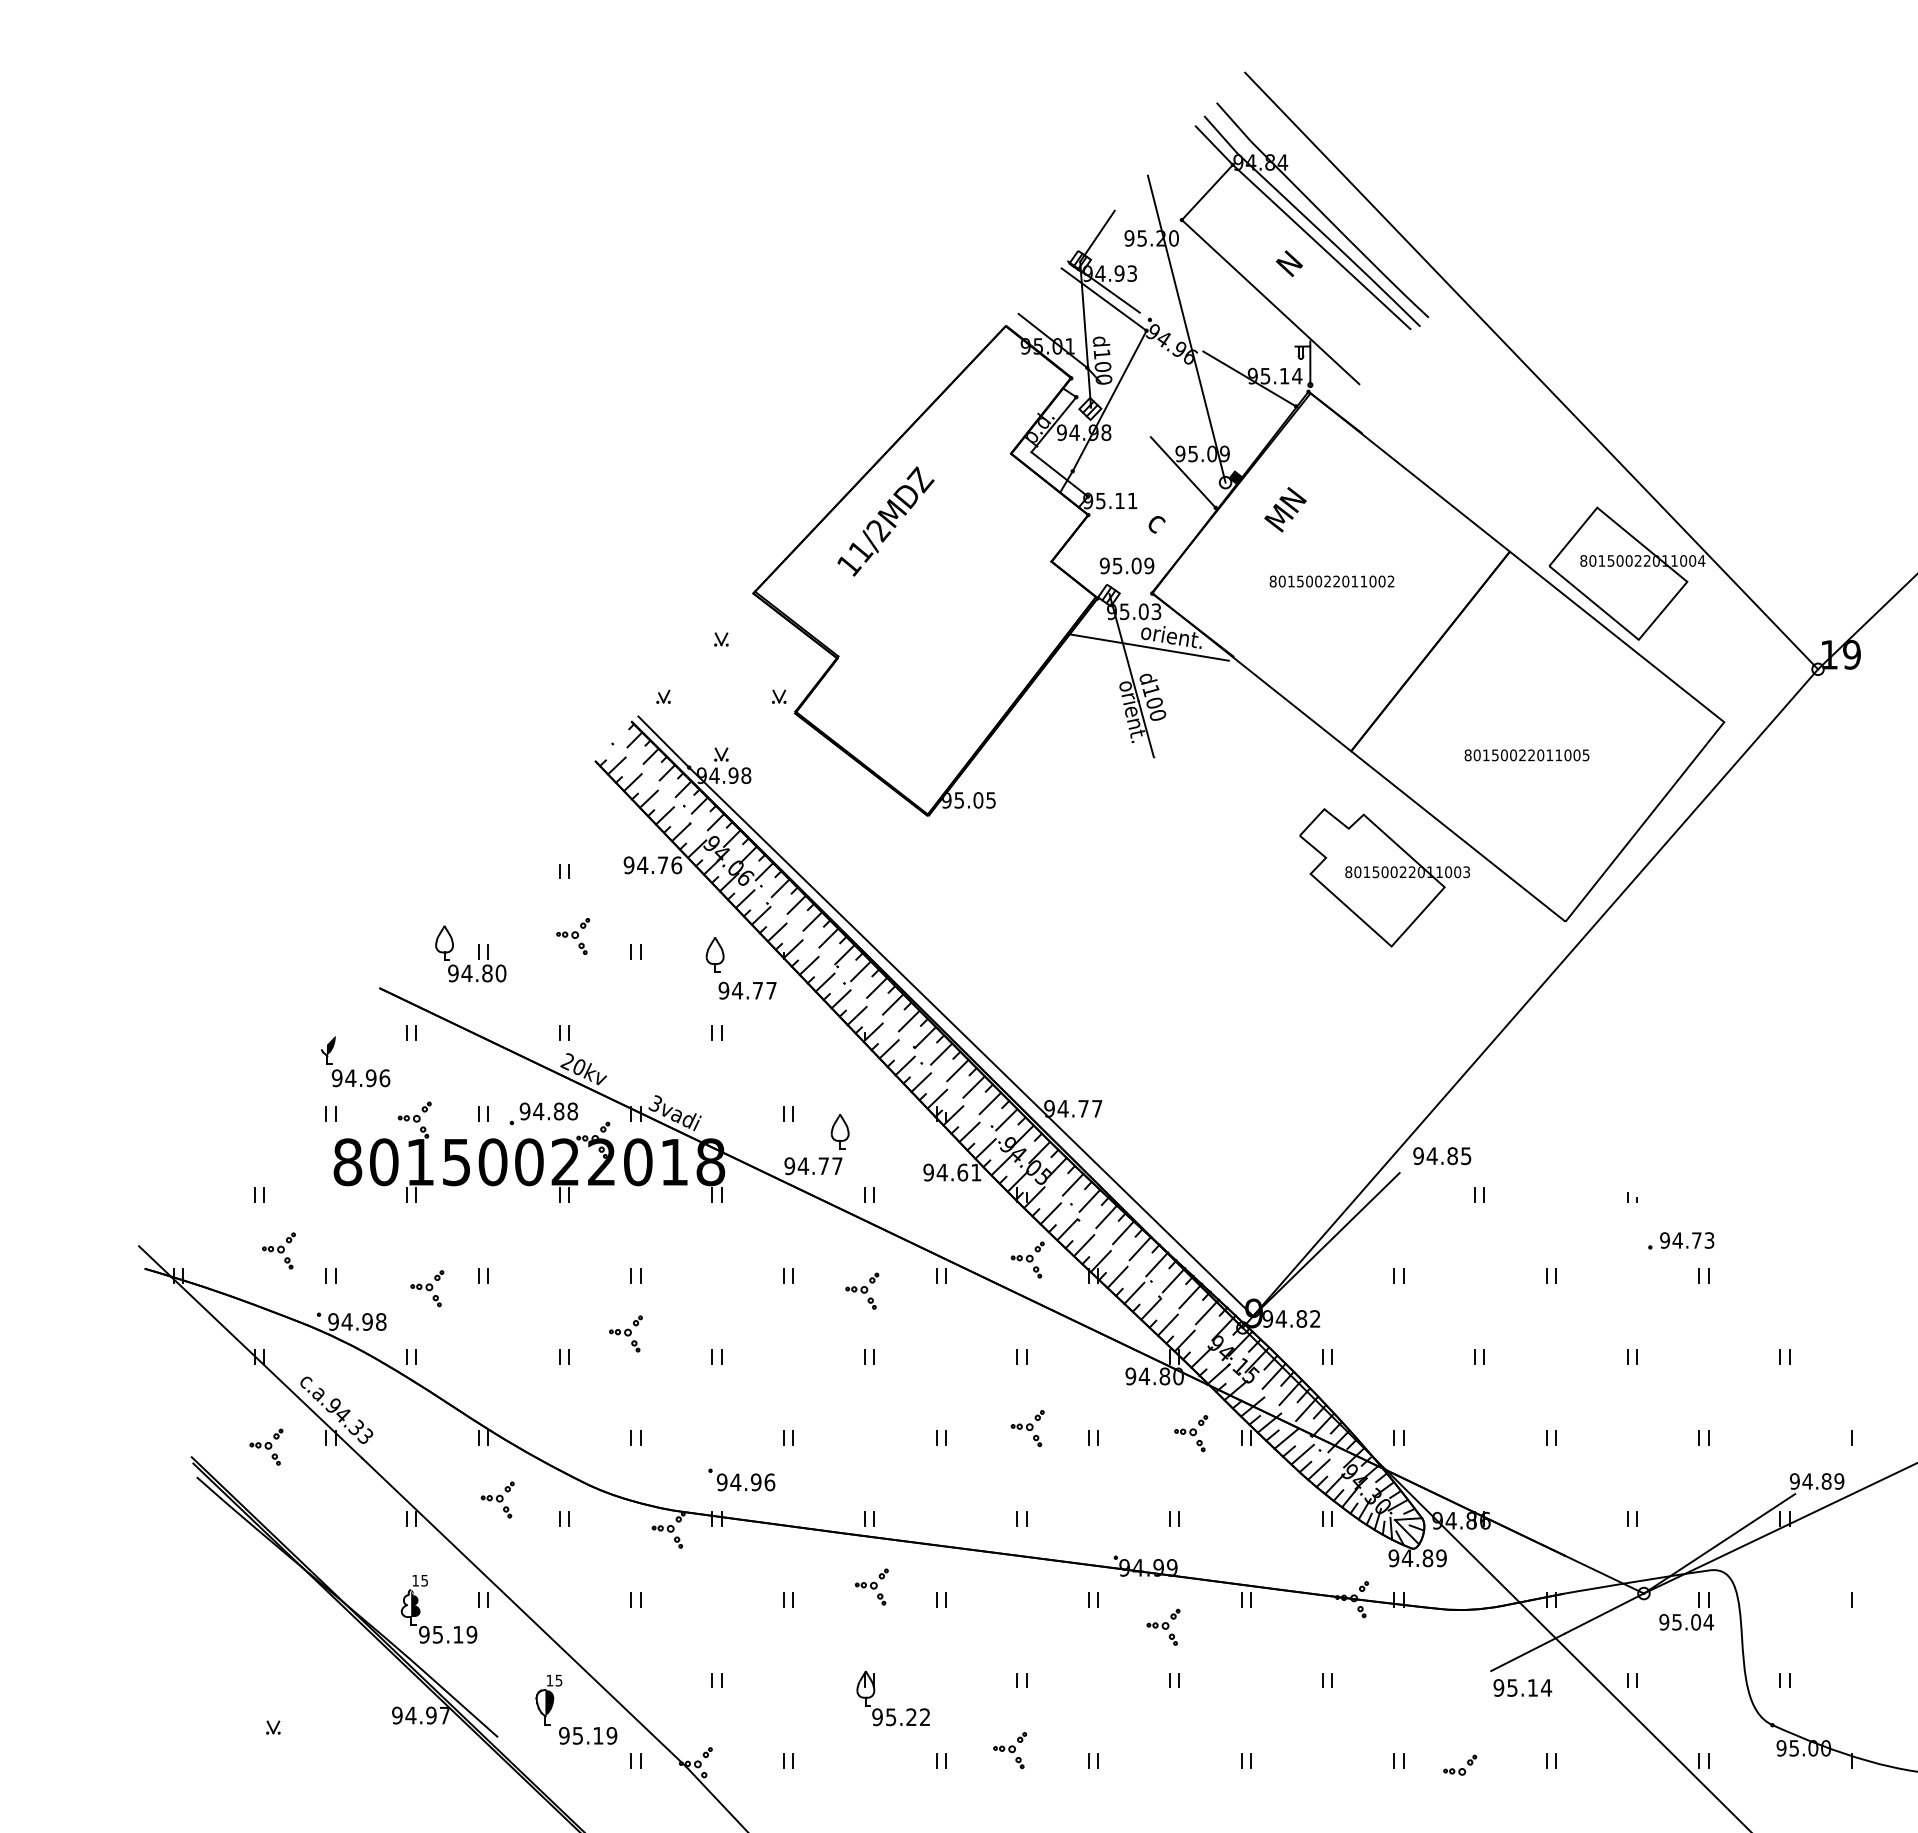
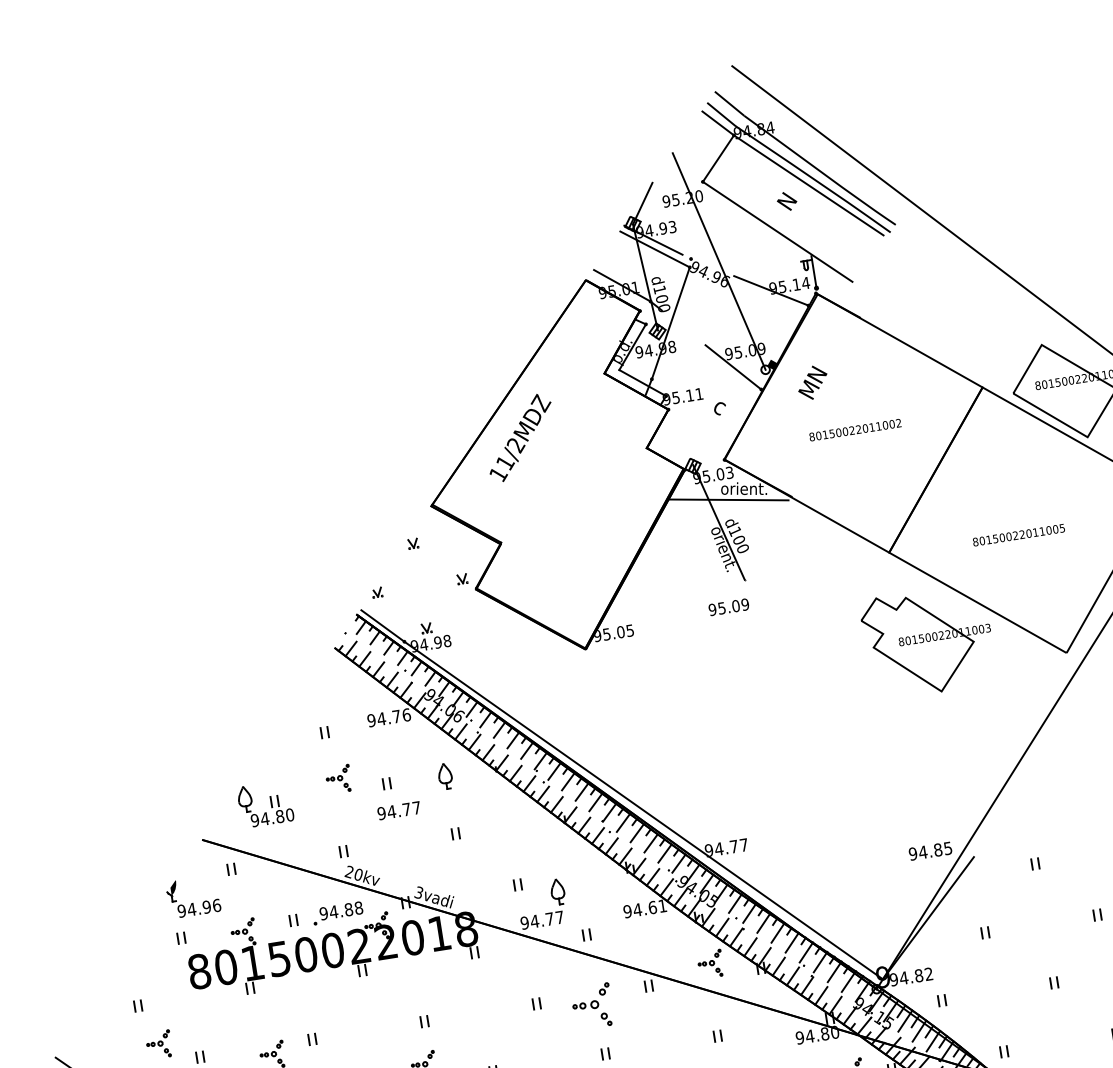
text: (1126, 565) -> (728, 606), moved
text: (747, 990) -> (399, 810), moved
text: (1442, 1156) -> (930, 851), moved
part: (862, 1290) -> (592, 1005), size x1.6

